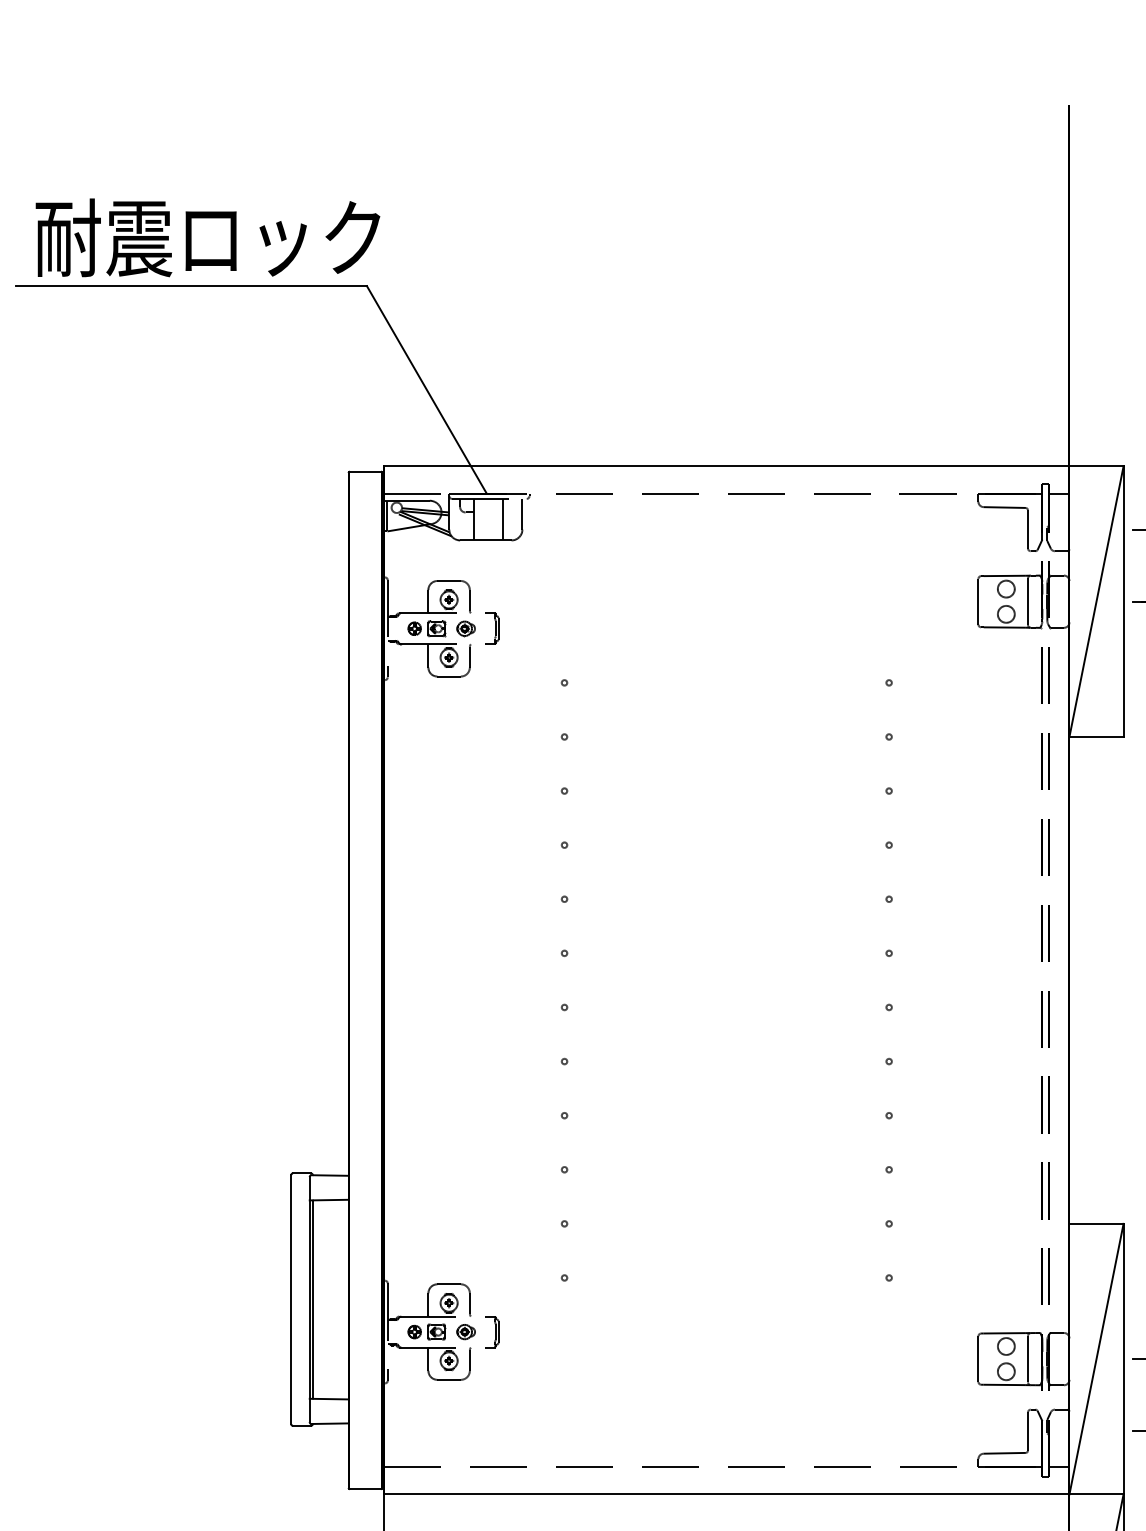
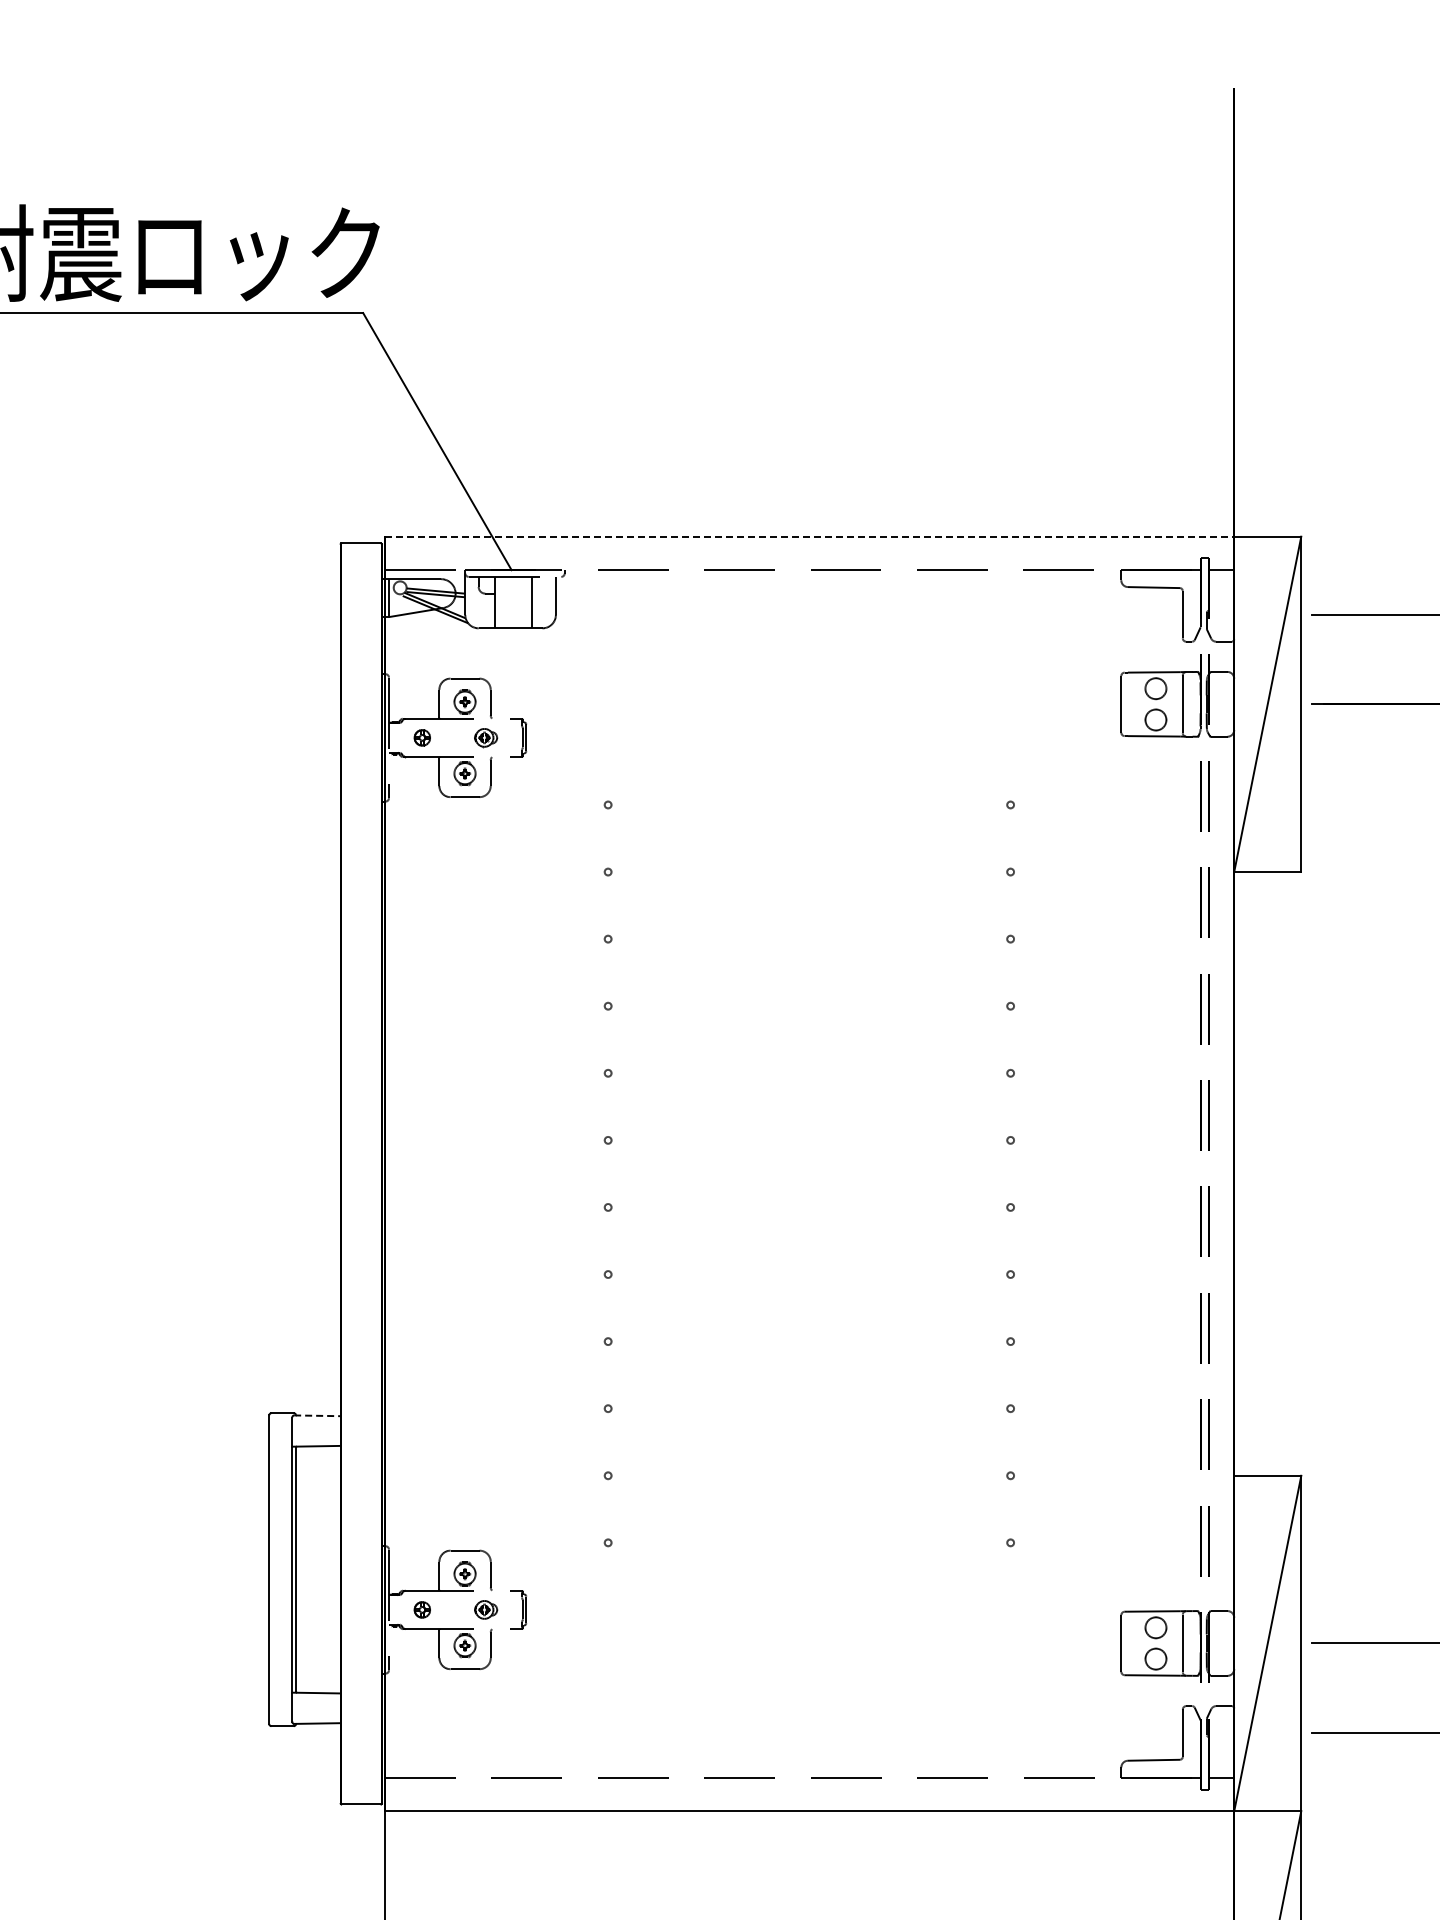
line: (726, 466) -> (809, 536), solid -> dashed
part: (436, 628) -> (449, 737), removed
line: (330, 1175) -> (317, 1415), solid -> dashed
part: (436, 1331) -> (449, 1609), removed

